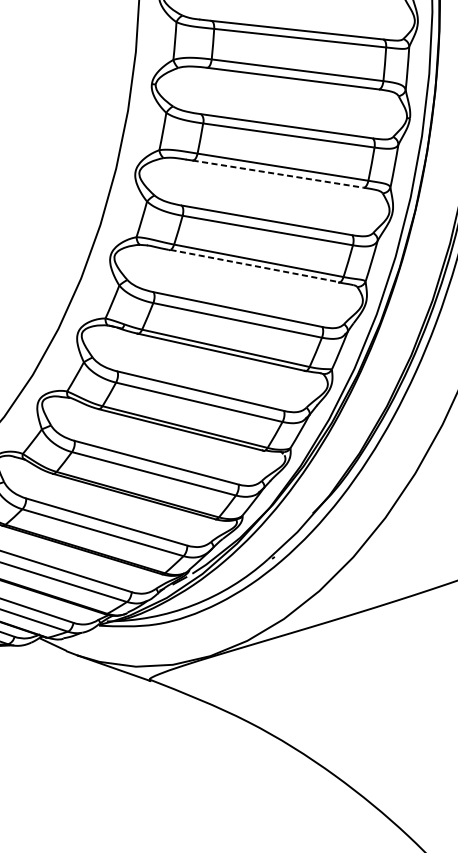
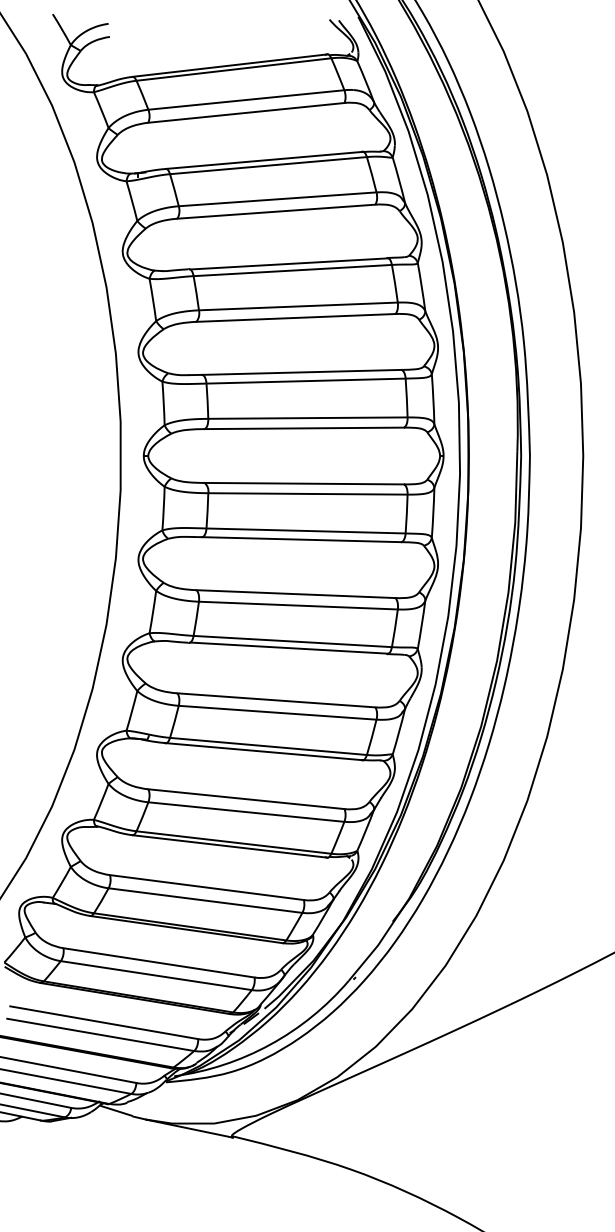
line: (278, 174) -> (301, 539), dashed -> solid
line: (256, 266) -> (290, 648), dashed -> solid

